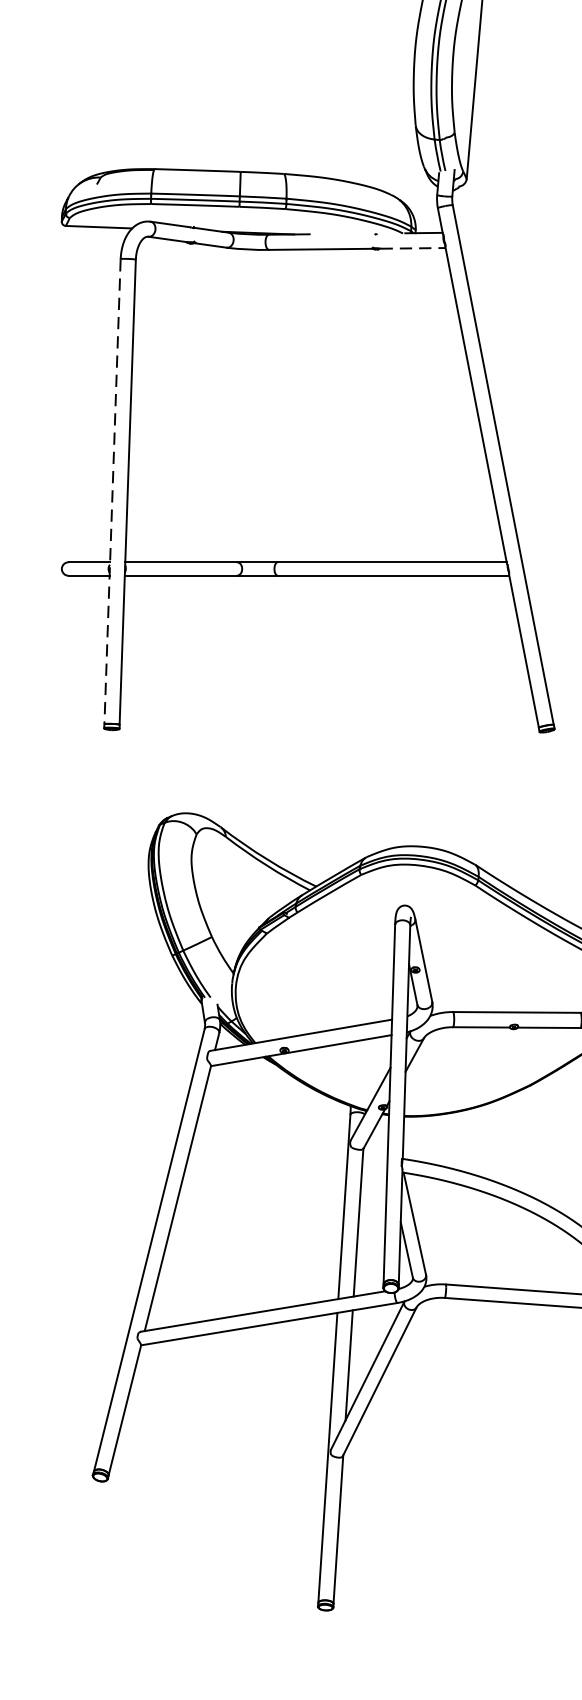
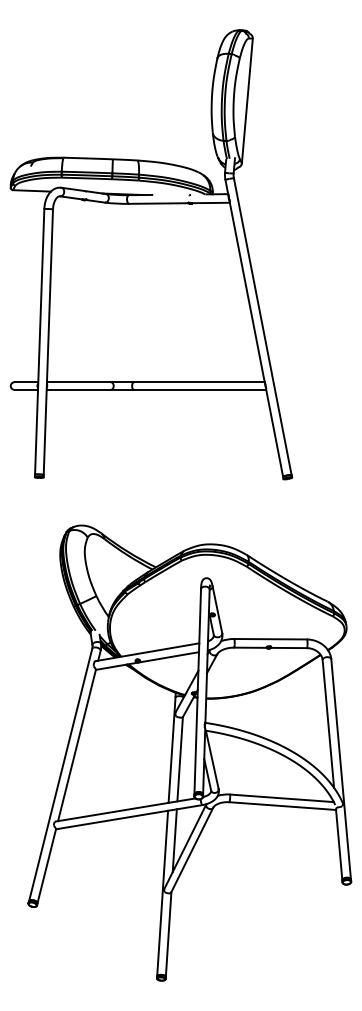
line: (413, 247) -> (211, 202), dashed -> solid
line: (112, 490) -> (39, 341), dashed -> solid

